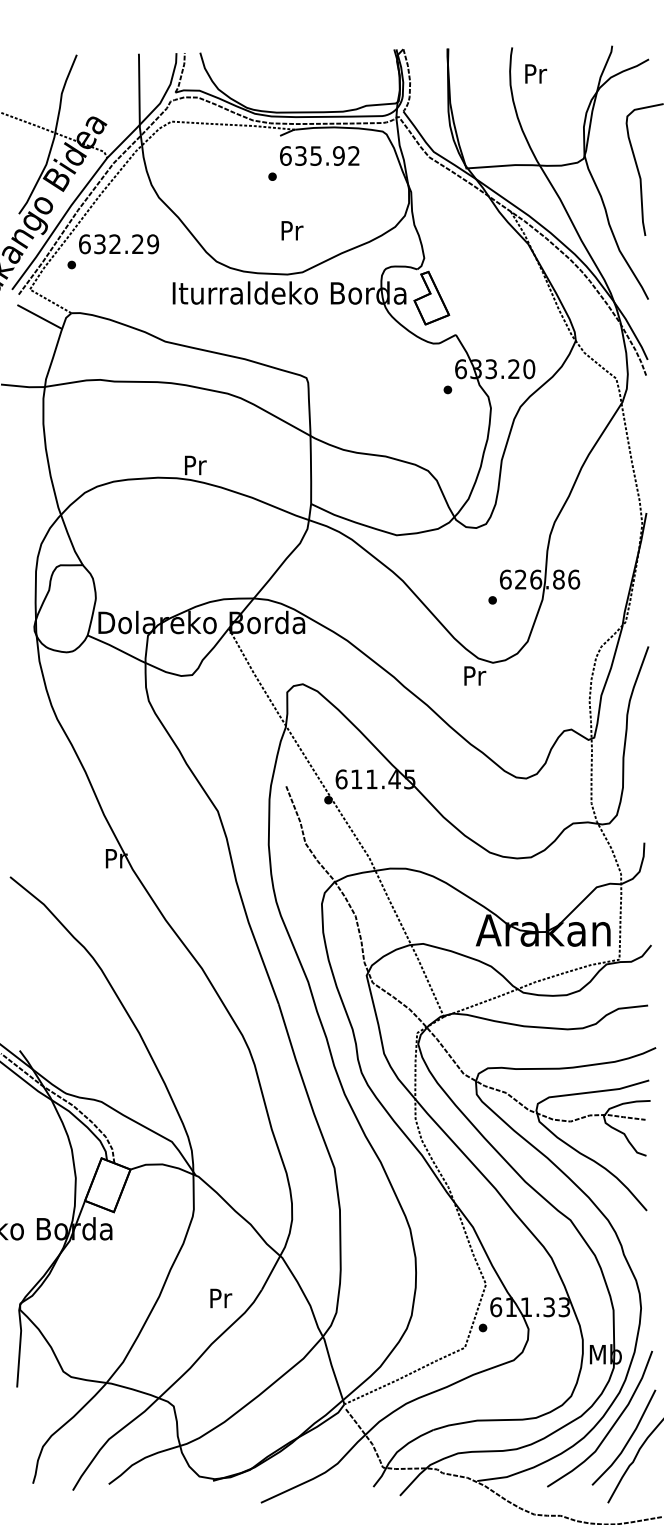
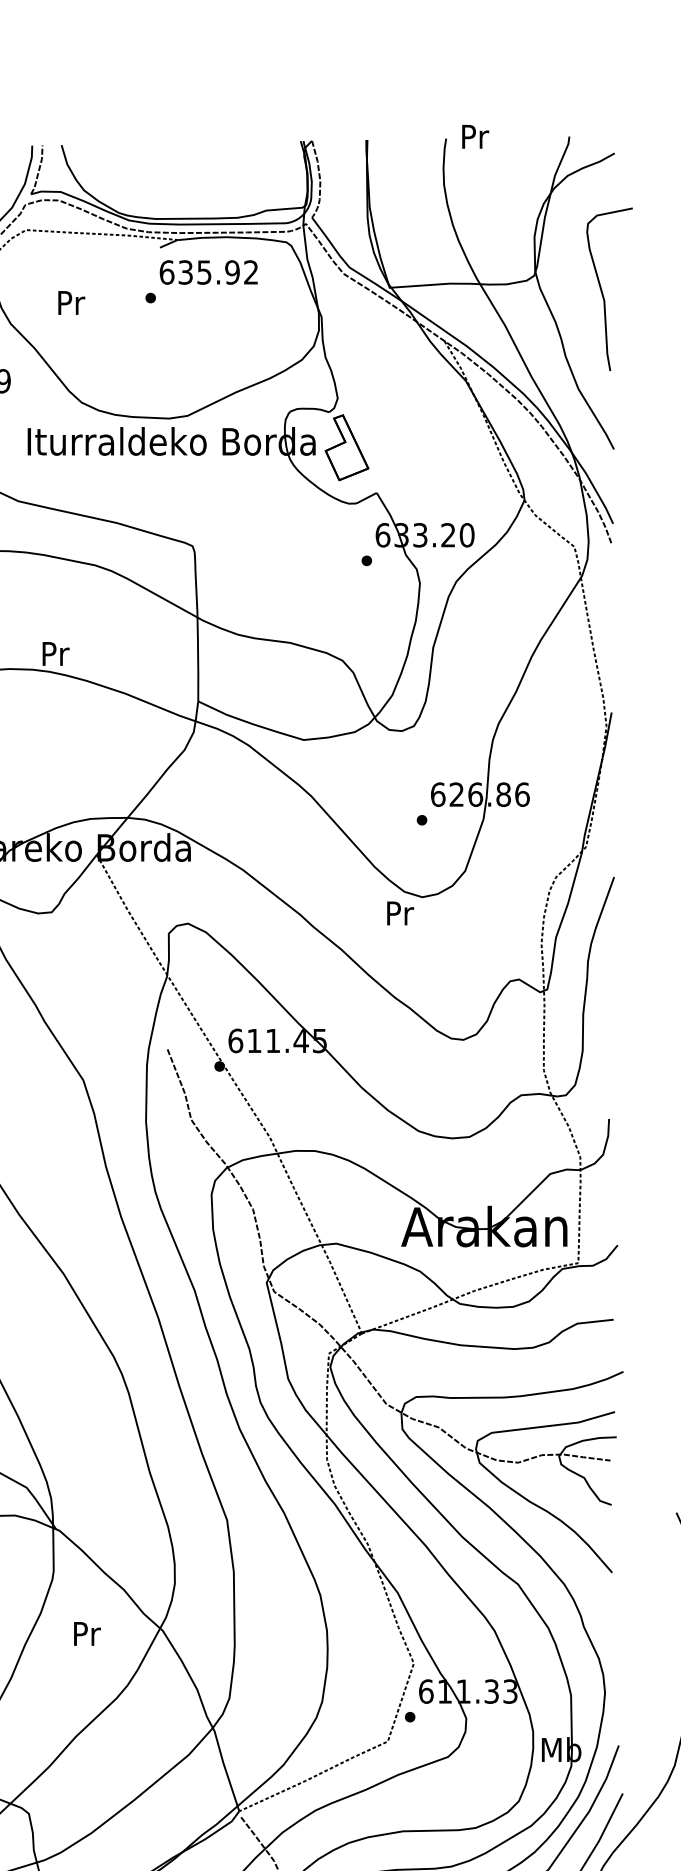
text: (536, 73) -> (476, 136), moved
text: (292, 230) -> (71, 302), moved
text: (221, 1298) -> (87, 1633), moved

